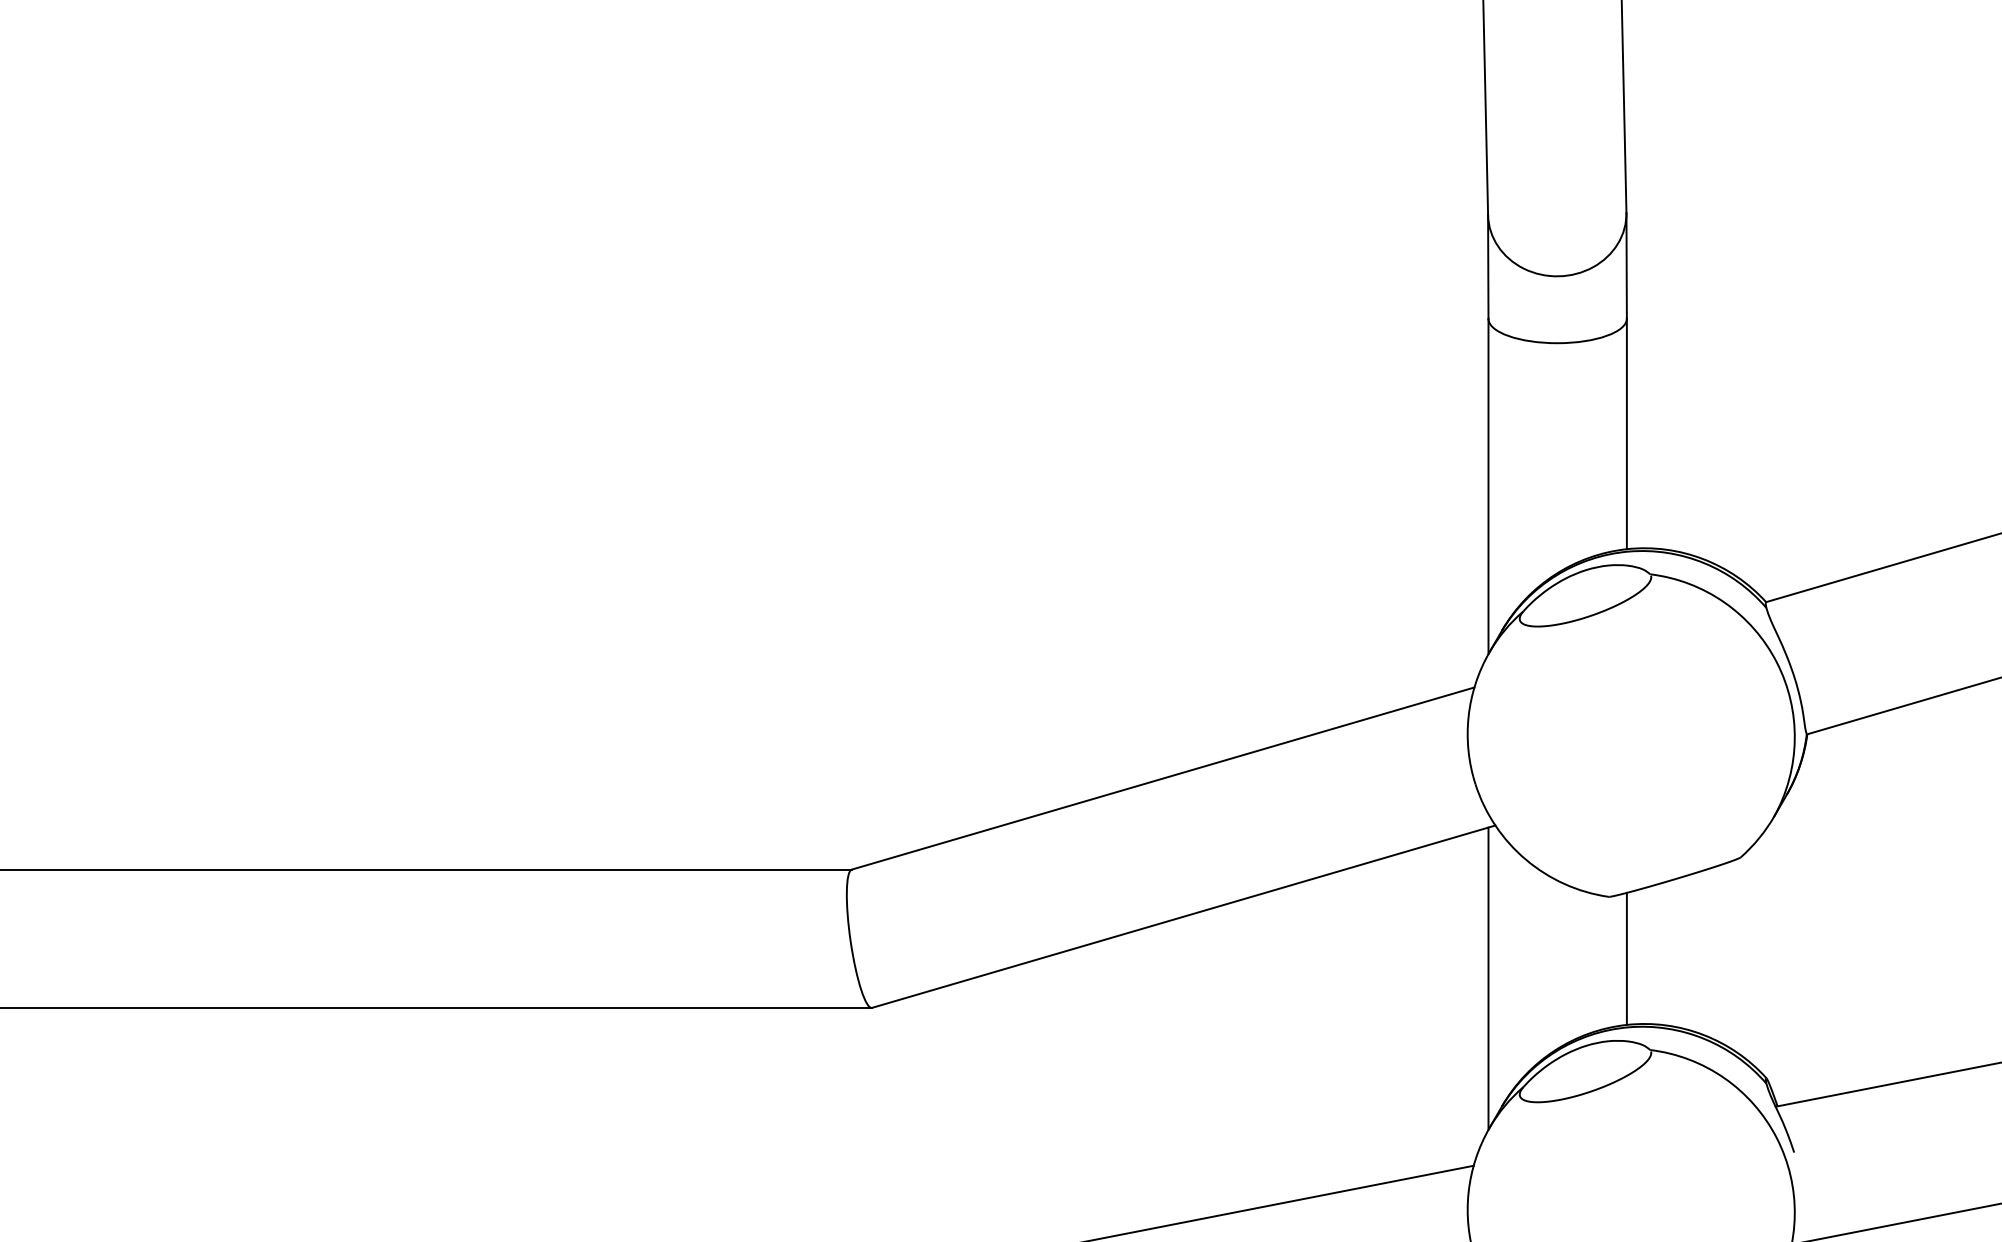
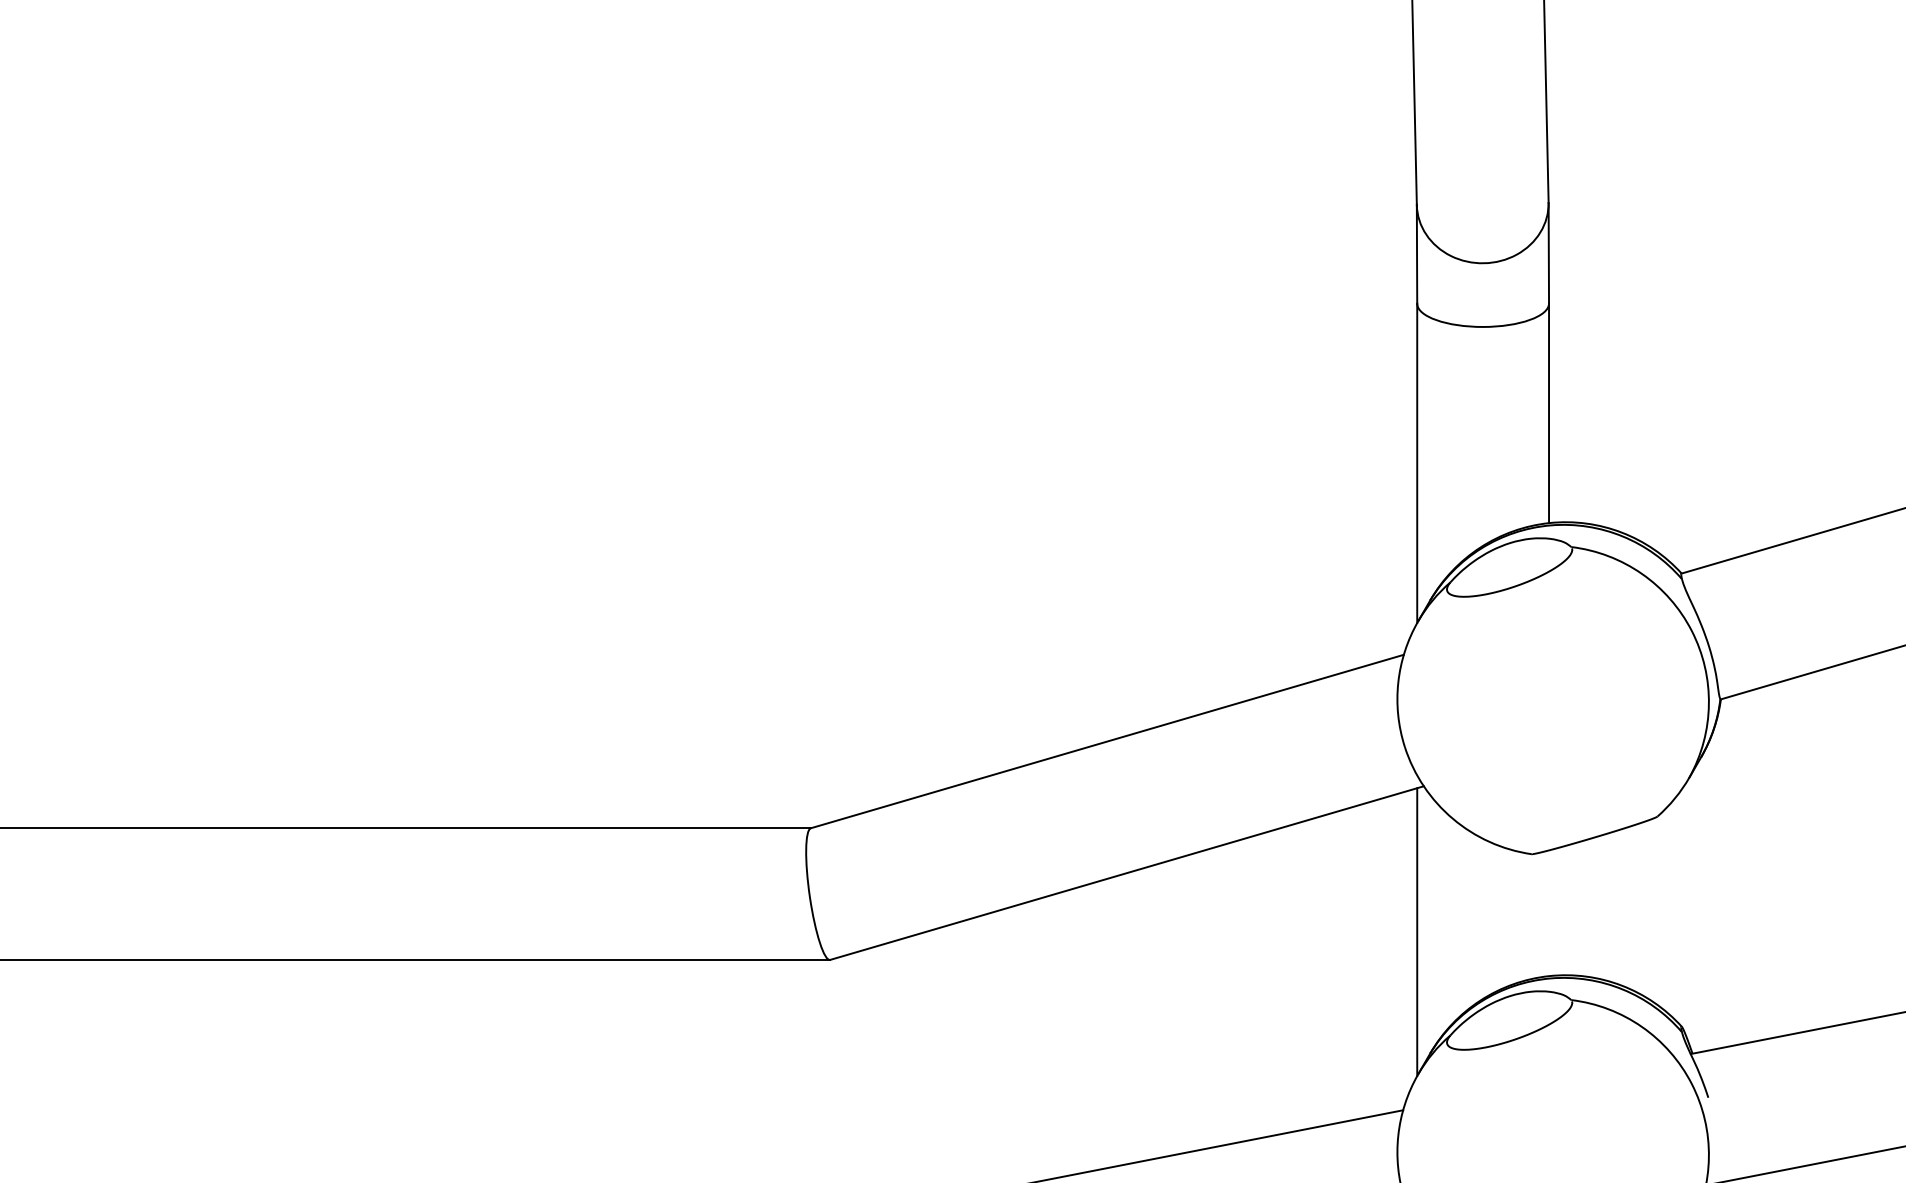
line: (1627, 959) -> (1549, 913), removed

